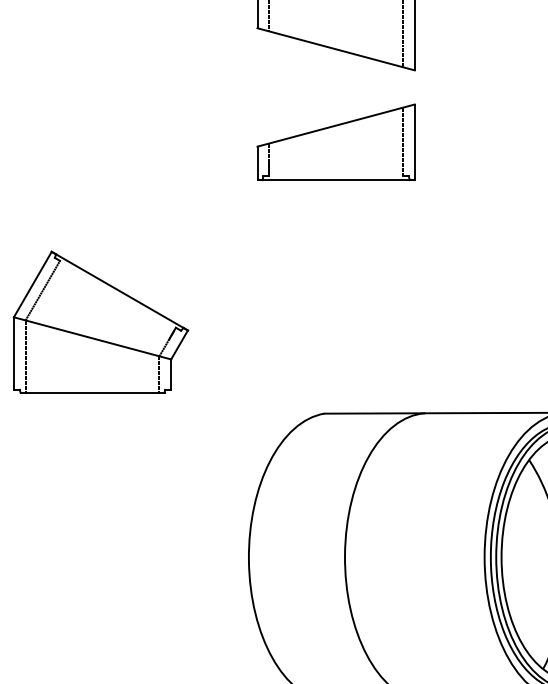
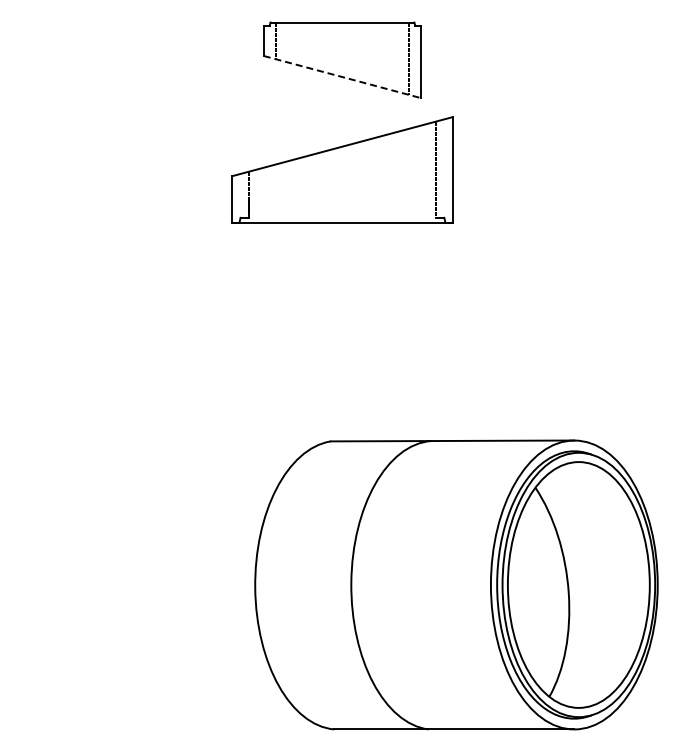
line: (336, 49) -> (342, 77), solid -> dashed
part: (336, 141) -> (342, 169), size x1.4
part: (101, 321) -> (107, 349), removed

